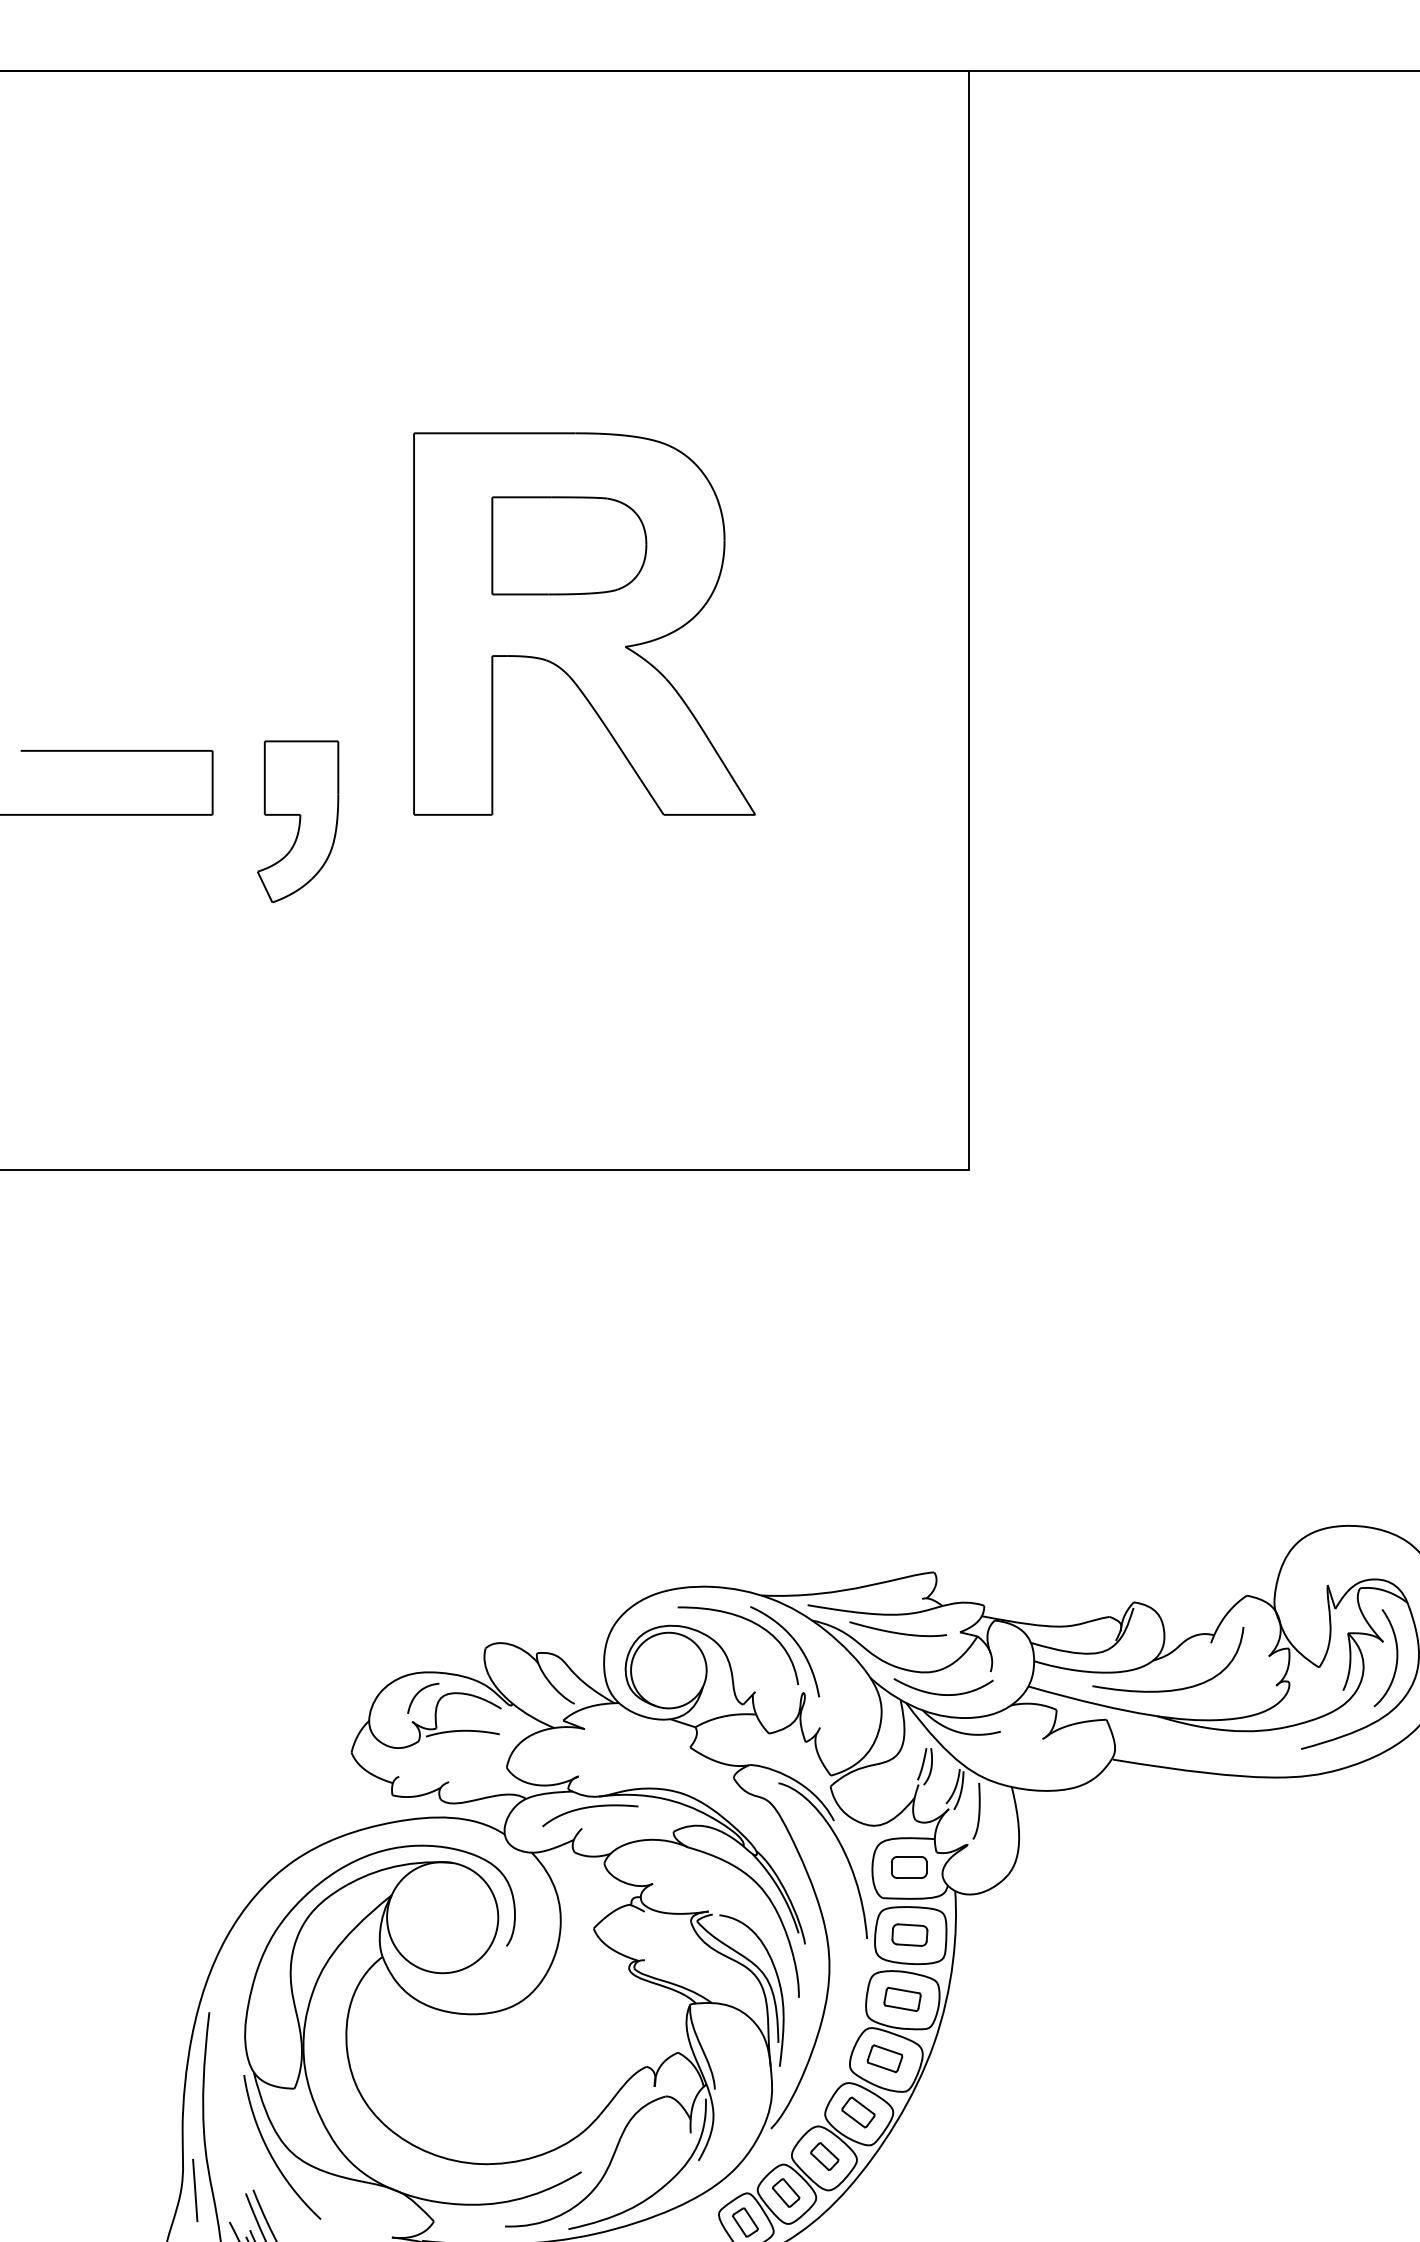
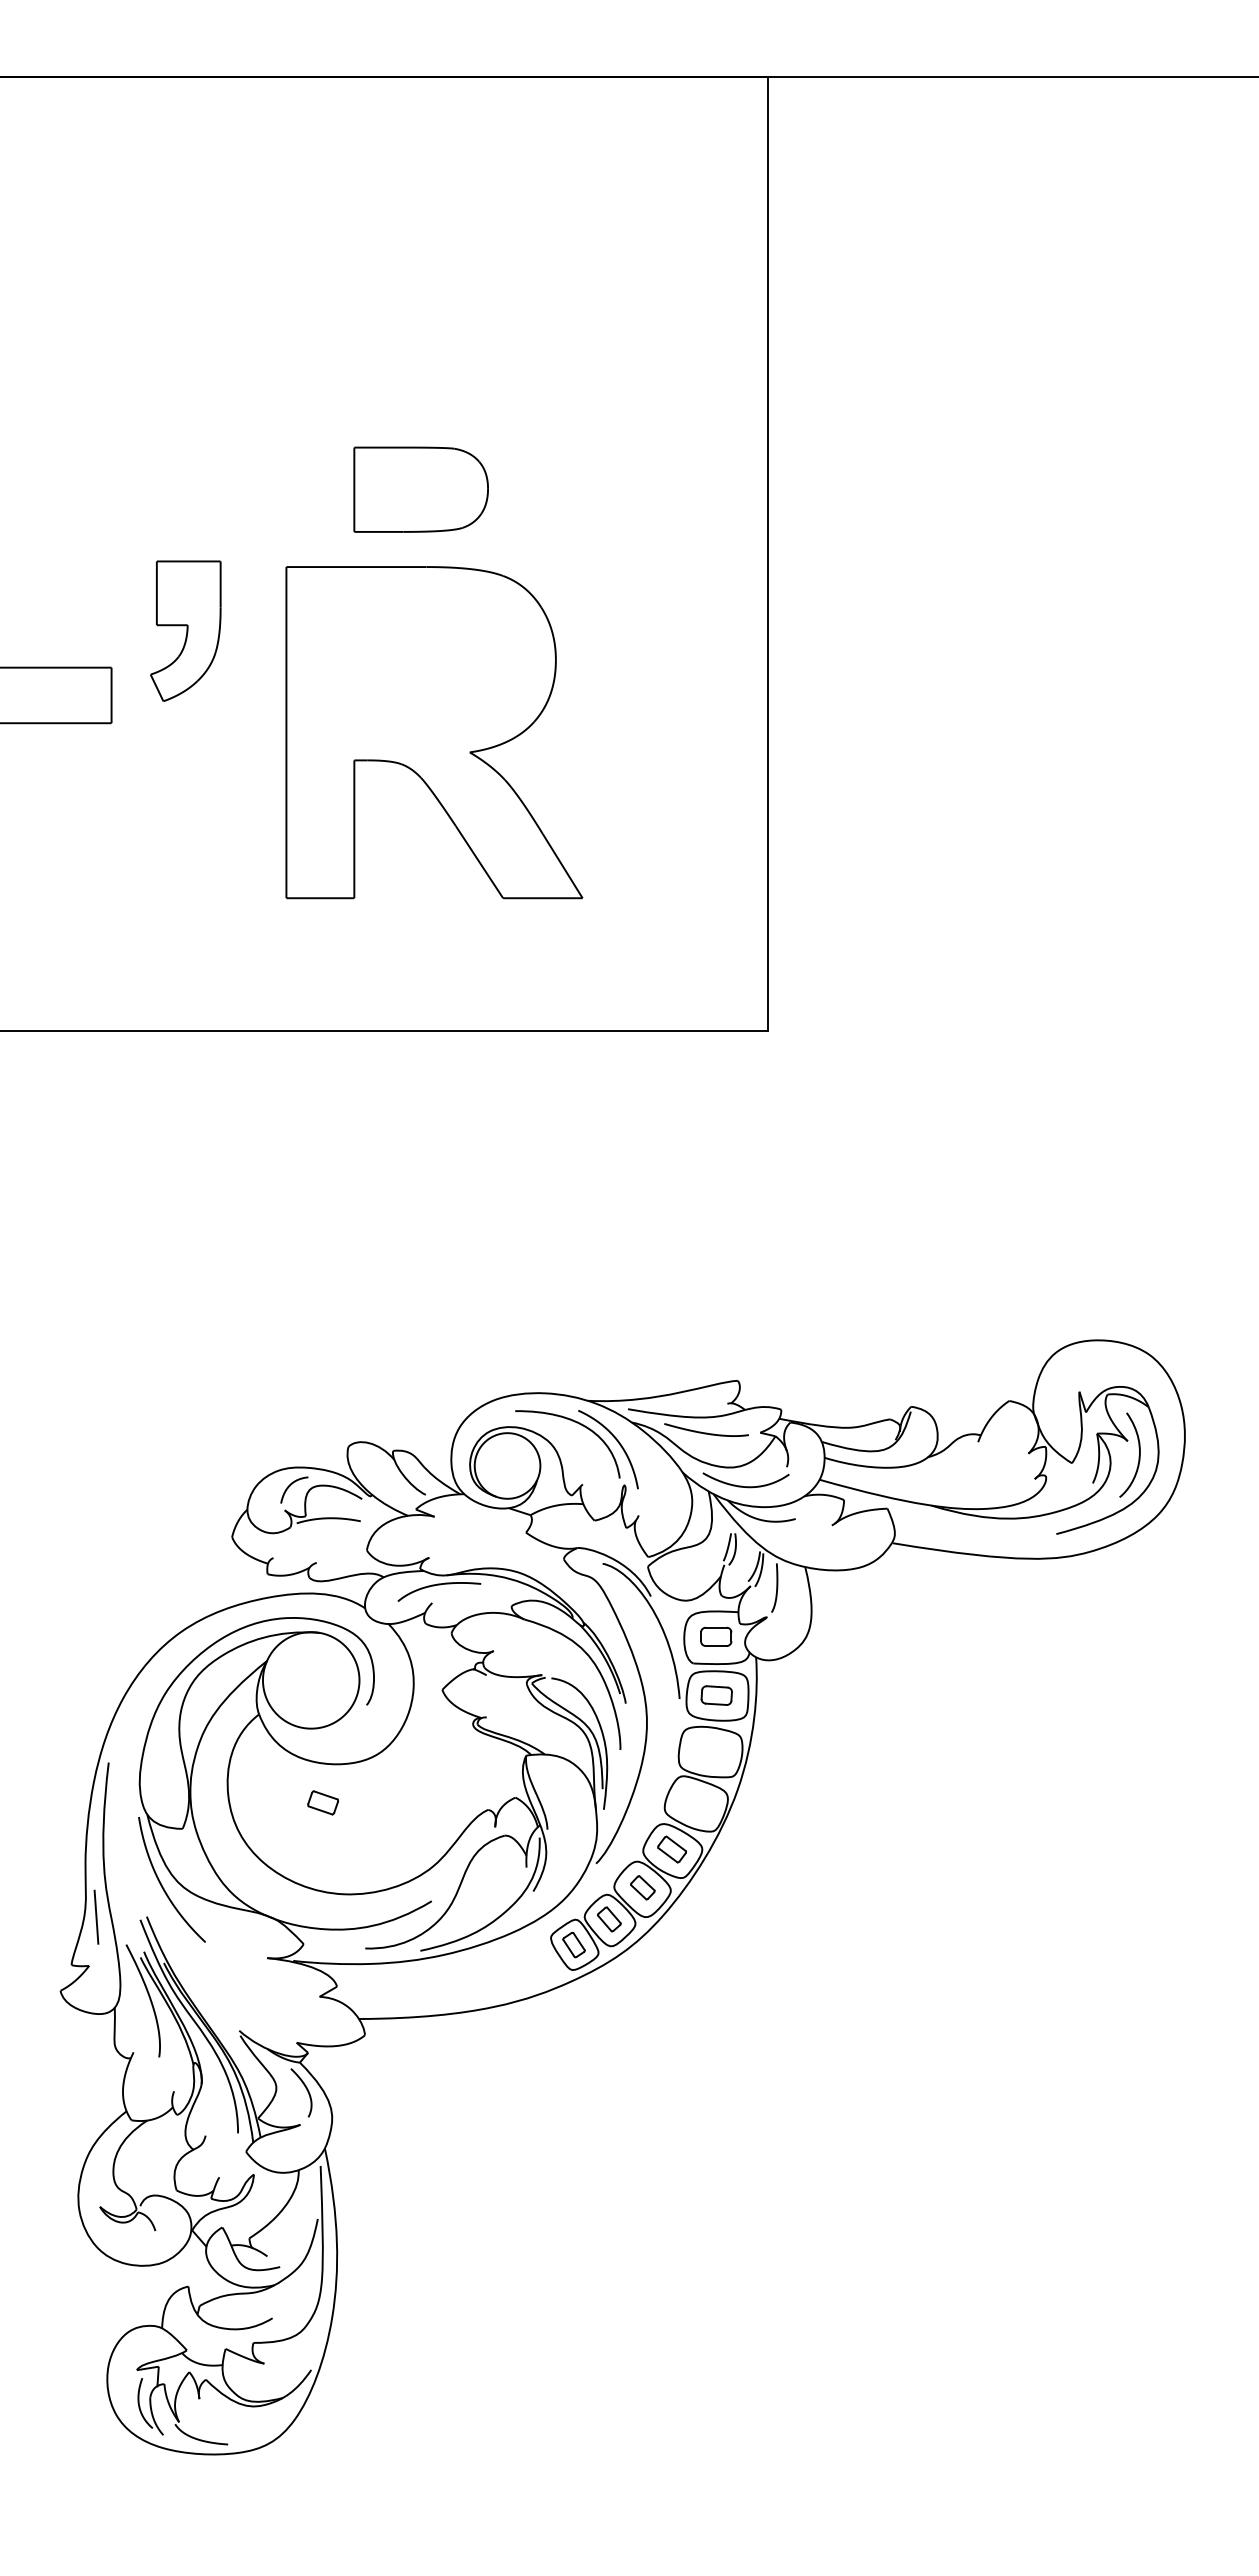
part: (584, 623) -> (434, 732), moved
part: (297, 820) -> (185, 630), moved
curve: (1176, 1688) -> (948, 1481), removed
part: (902, 1999) -> (710, 1751), removed
part: (884, 2058) -> (322, 1802), moved

